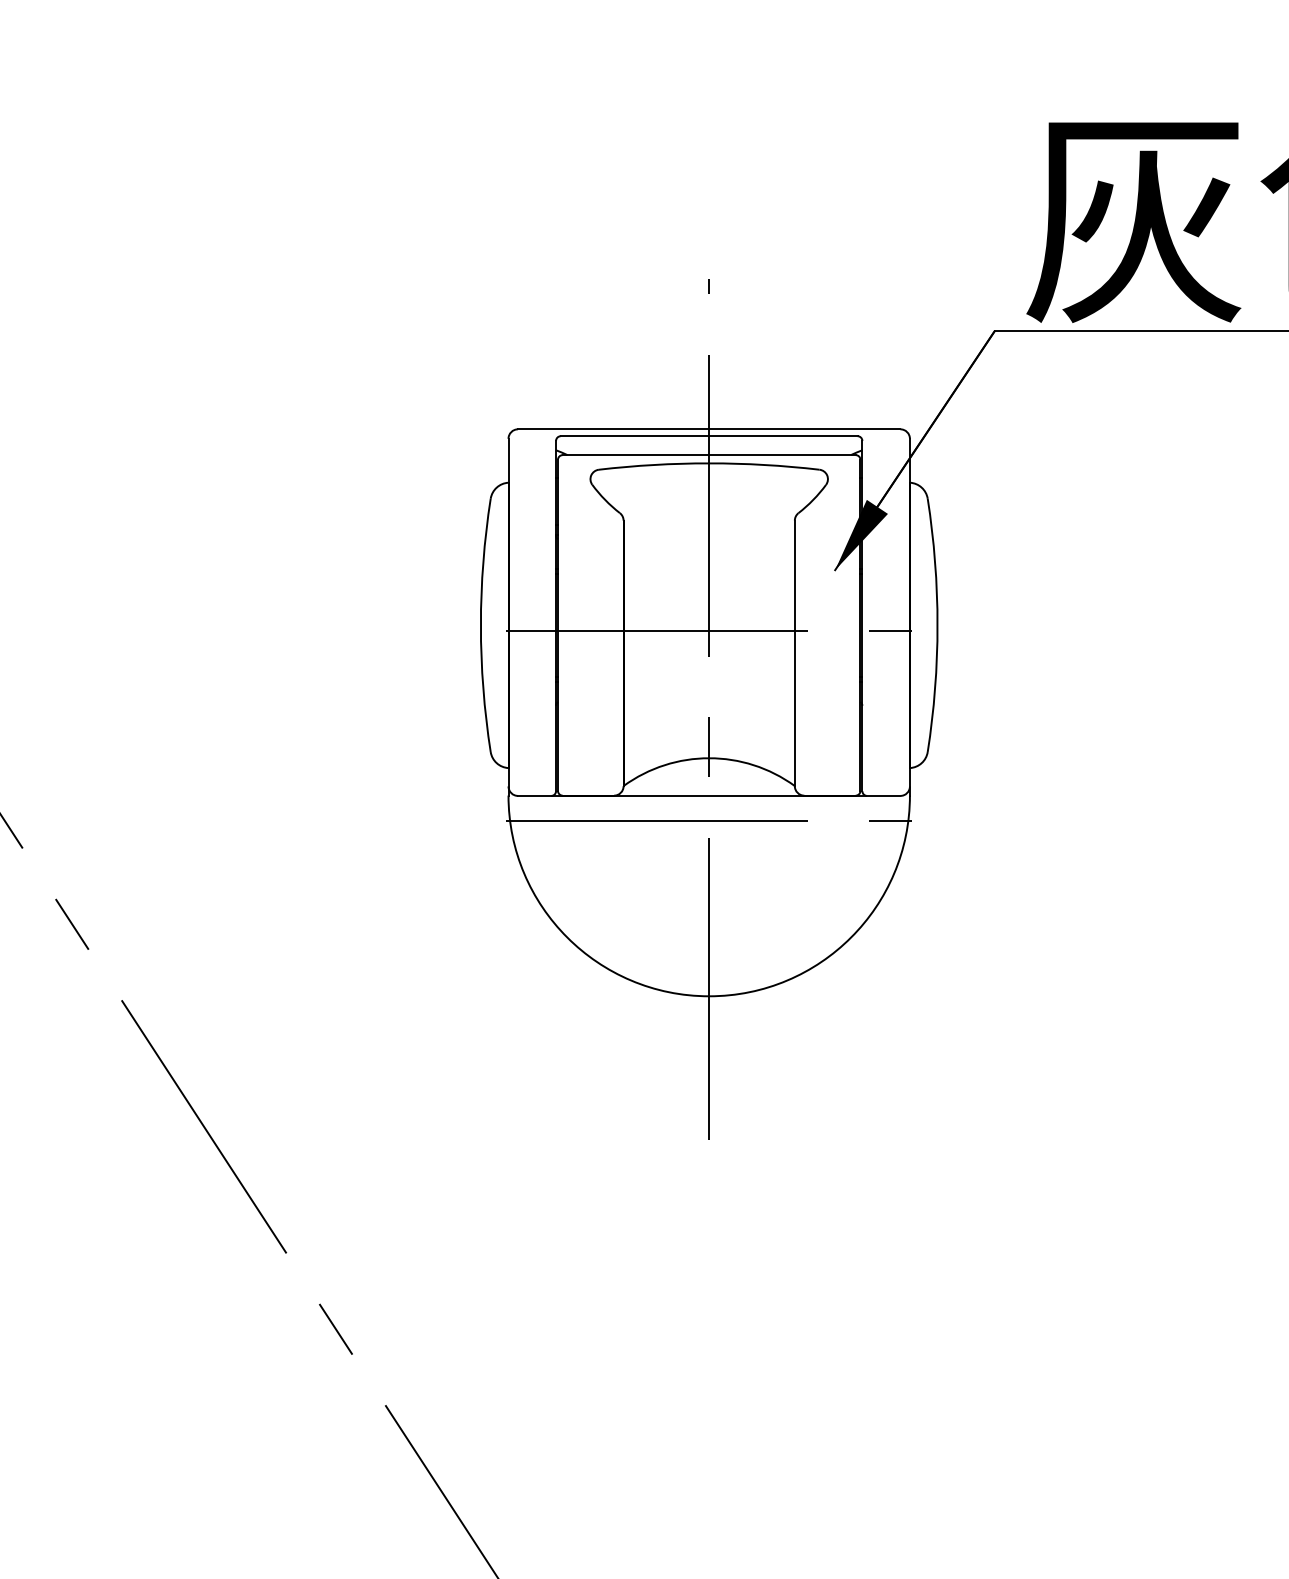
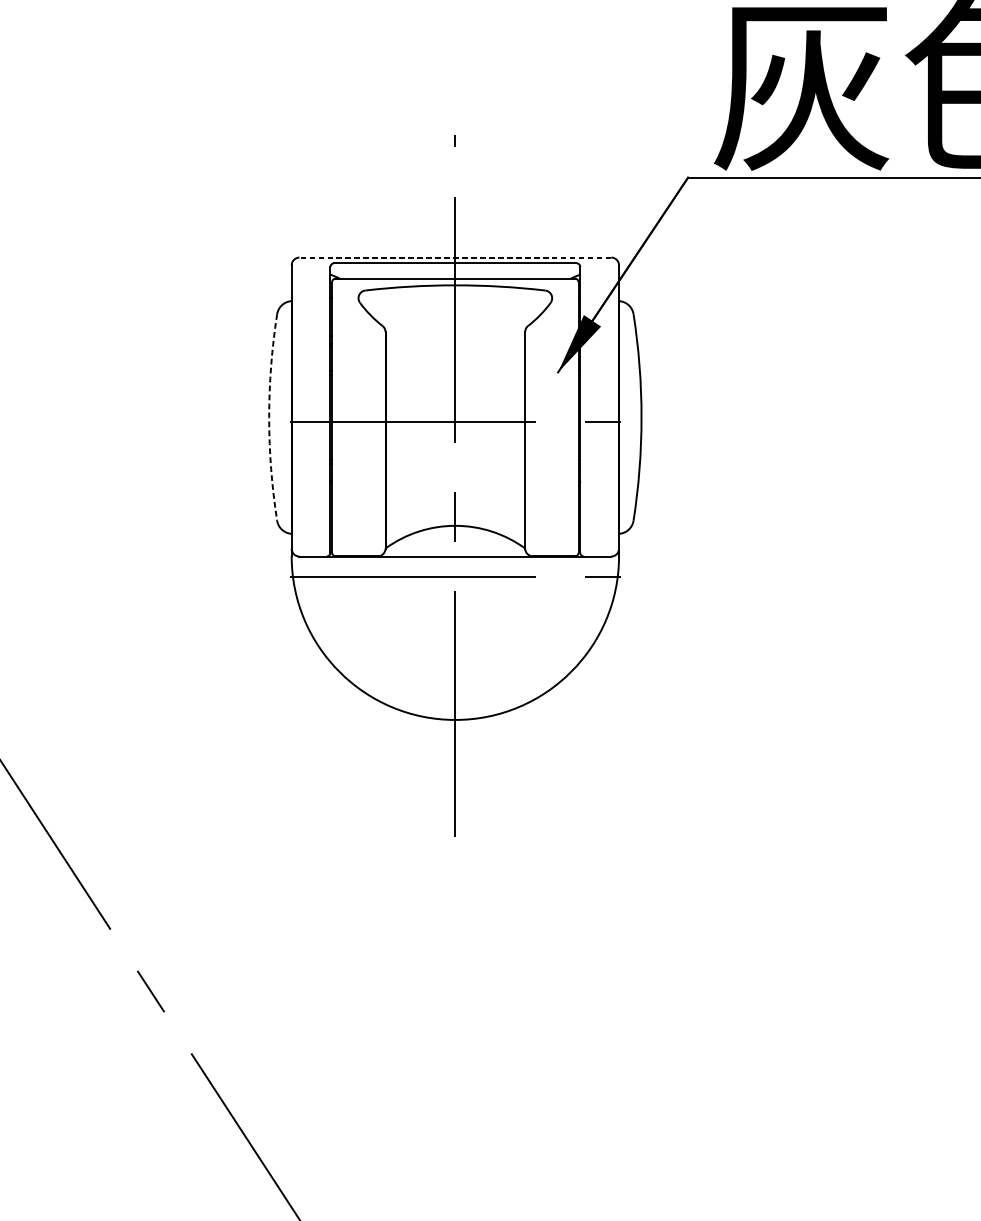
line: (708, 429) -> (454, 257), solid -> dashed
arc: (480, 625) -> (268, 417), solid -> dashed

